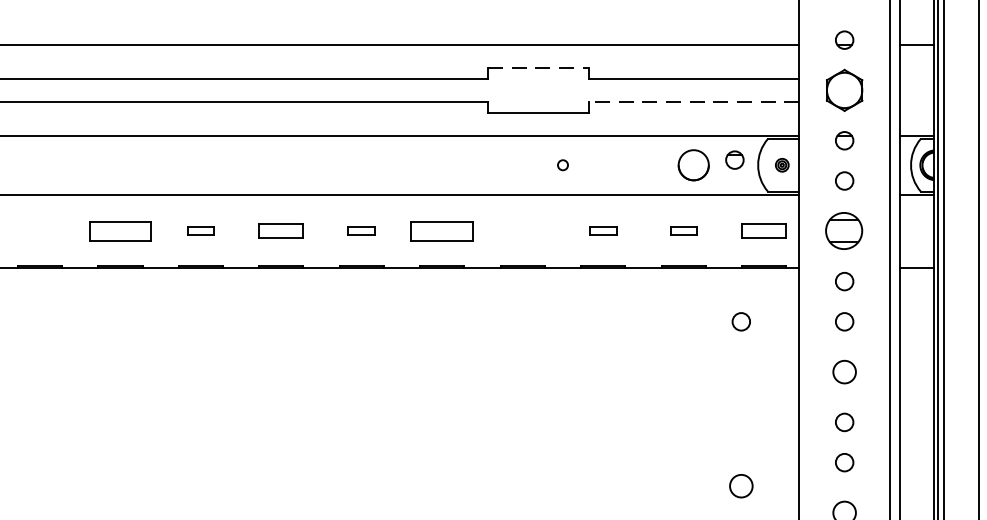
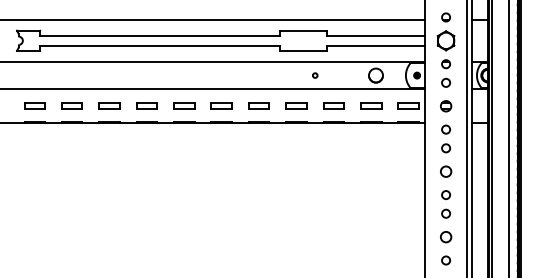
line: (539, 68) -> (304, 30), dashed -> solid
line: (694, 102) -> (376, 46), dashed -> solid
part: (733, 160) -> (394, 73), removed
part: (38, 229) -> (71, 105), added
part: (120, 229) -> (109, 105), size x0.71
part: (199, 229) -> (146, 105), size x1.67
part: (361, 229) -> (221, 105), size x1.67
part: (440, 229) -> (258, 105), size x0.71
part: (522, 229) -> (296, 105), added
part: (602, 229) -> (333, 105), size x1.67
part: (684, 229) -> (371, 105), size x1.67
part: (845, 231) -> (446, 106), size x0.62
circle: (740, 322) -> (397, 148), removed
circle: (742, 485) -> (398, 224), removed

